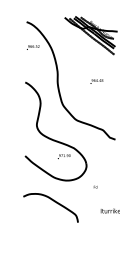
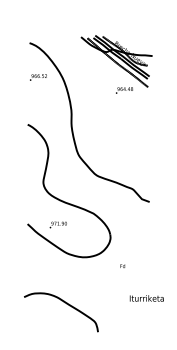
text: (96, 81) -> (124, 90), moved
text: (63, 156) -> (57, 224), moved
curve: (54, 202) -> (66, 304), moved

